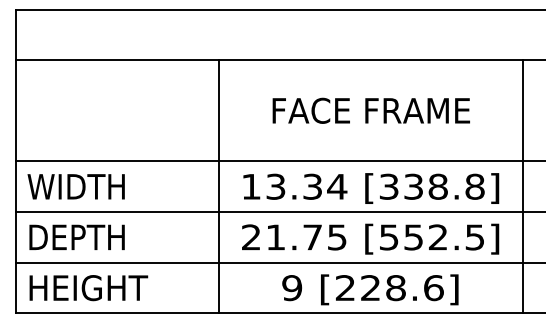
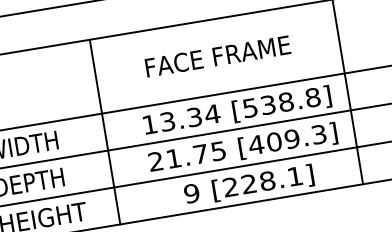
text: (370, 110) -> (217, 56), moved
line: (218, 186) -> (104, 131), moved
text: (389, 186) -> (250, 107), [338.8] -> [538.8]
text: (431, 237) -> (287, 139), [552.5] -> [409.3]
text: (433, 288) -> (294, 176), [228.6] -> [228.1]

